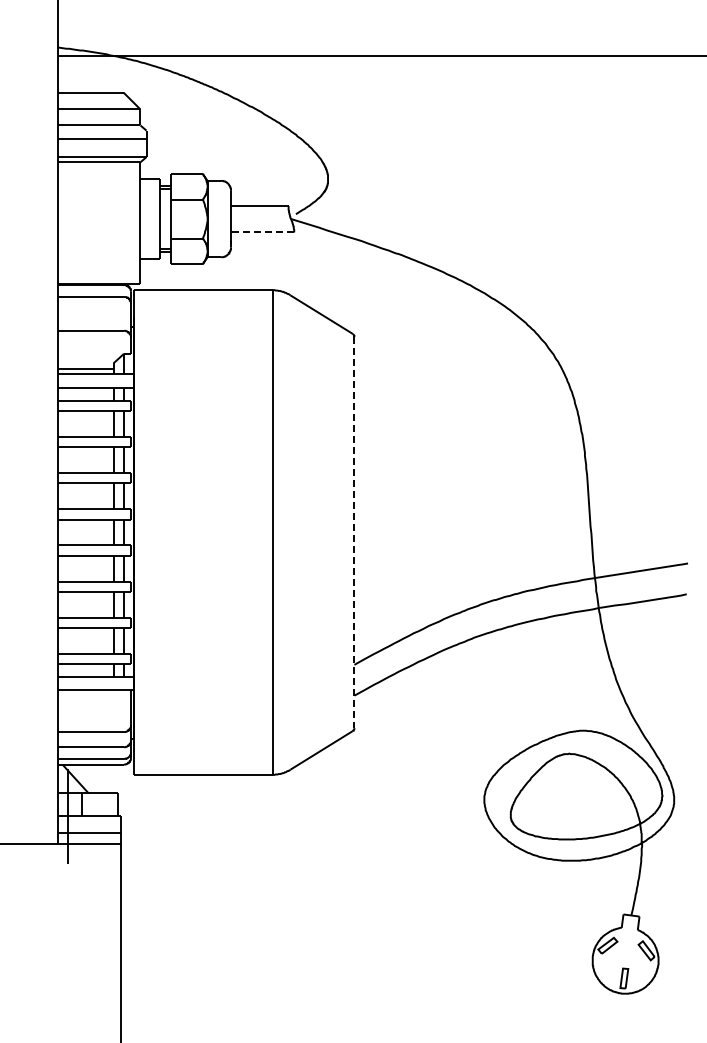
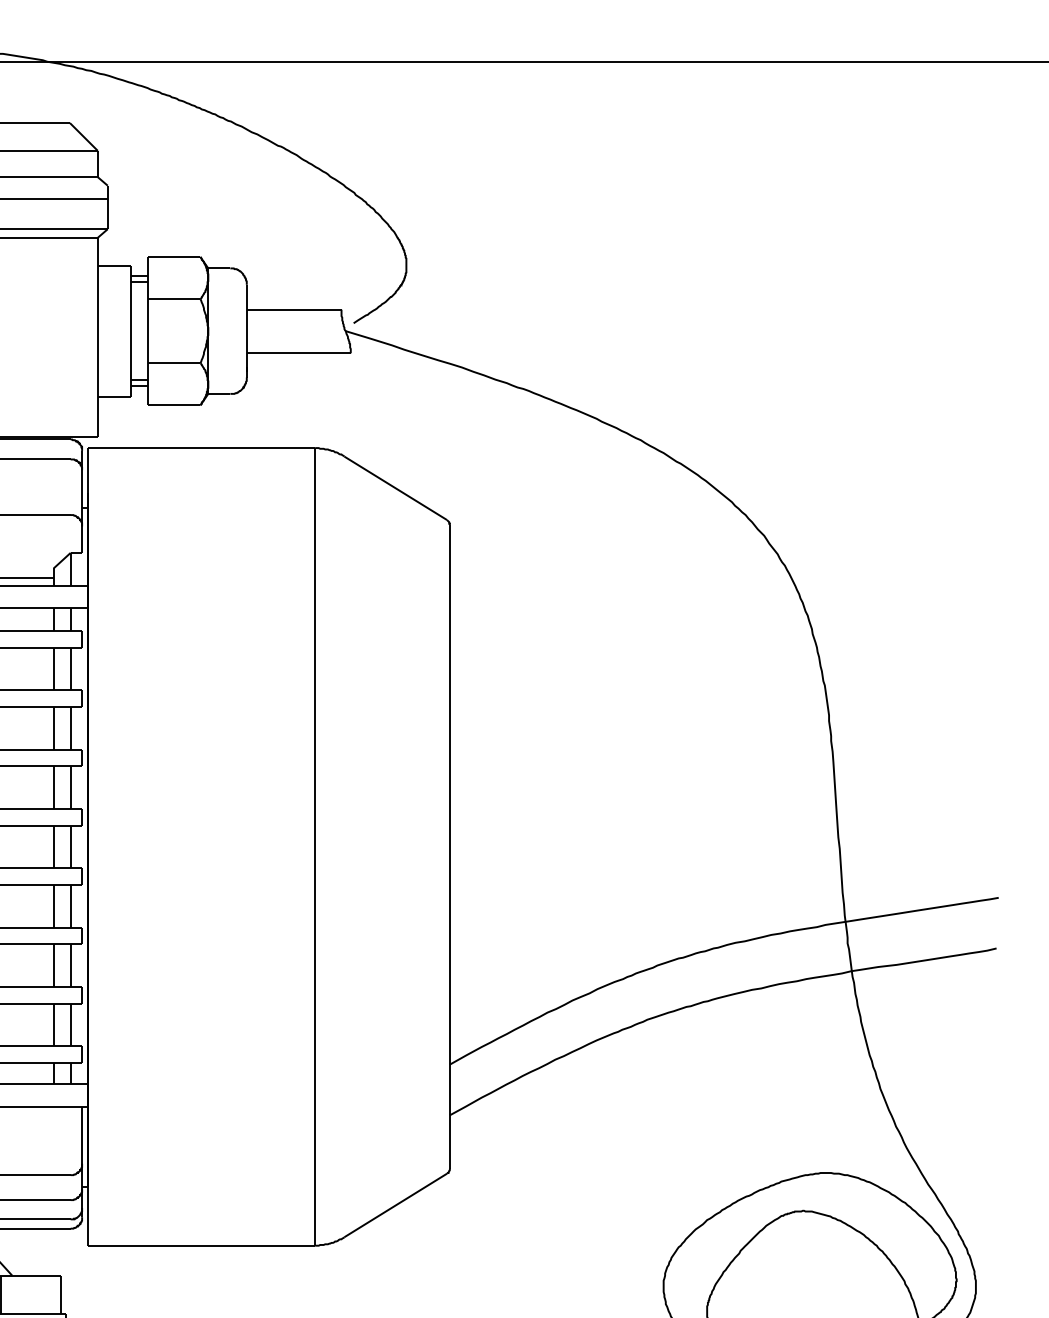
line: (262, 232) -> (298, 353), dashed -> solid
line: (354, 532) -> (449, 846), dashed -> solid

